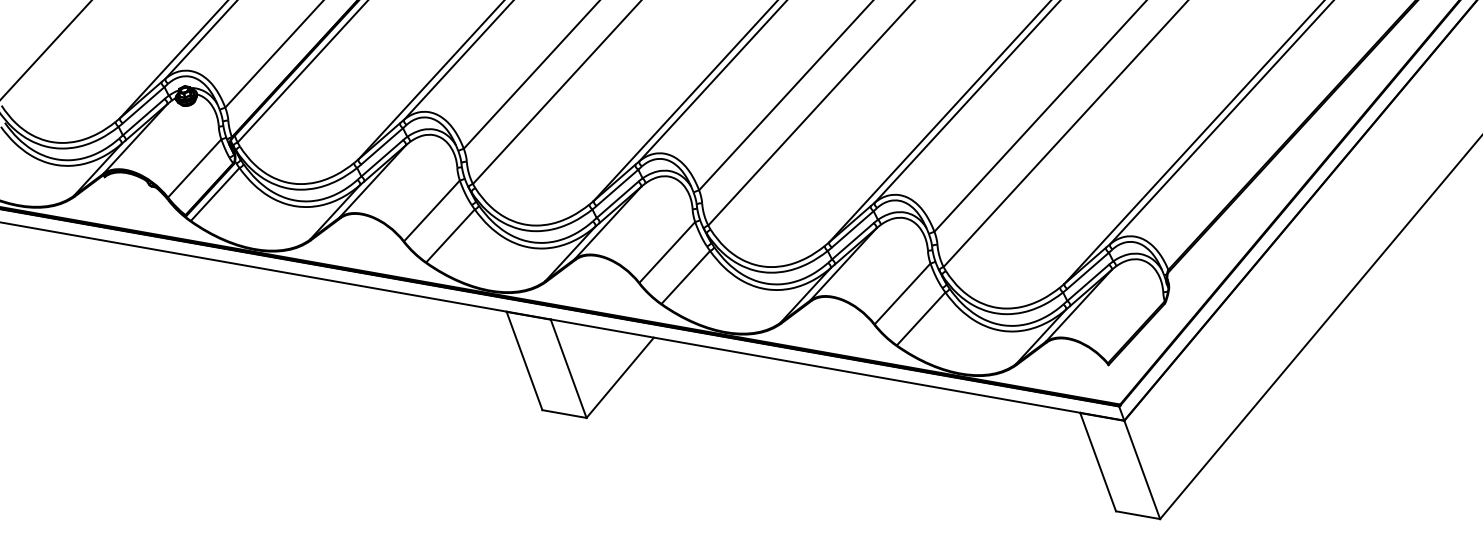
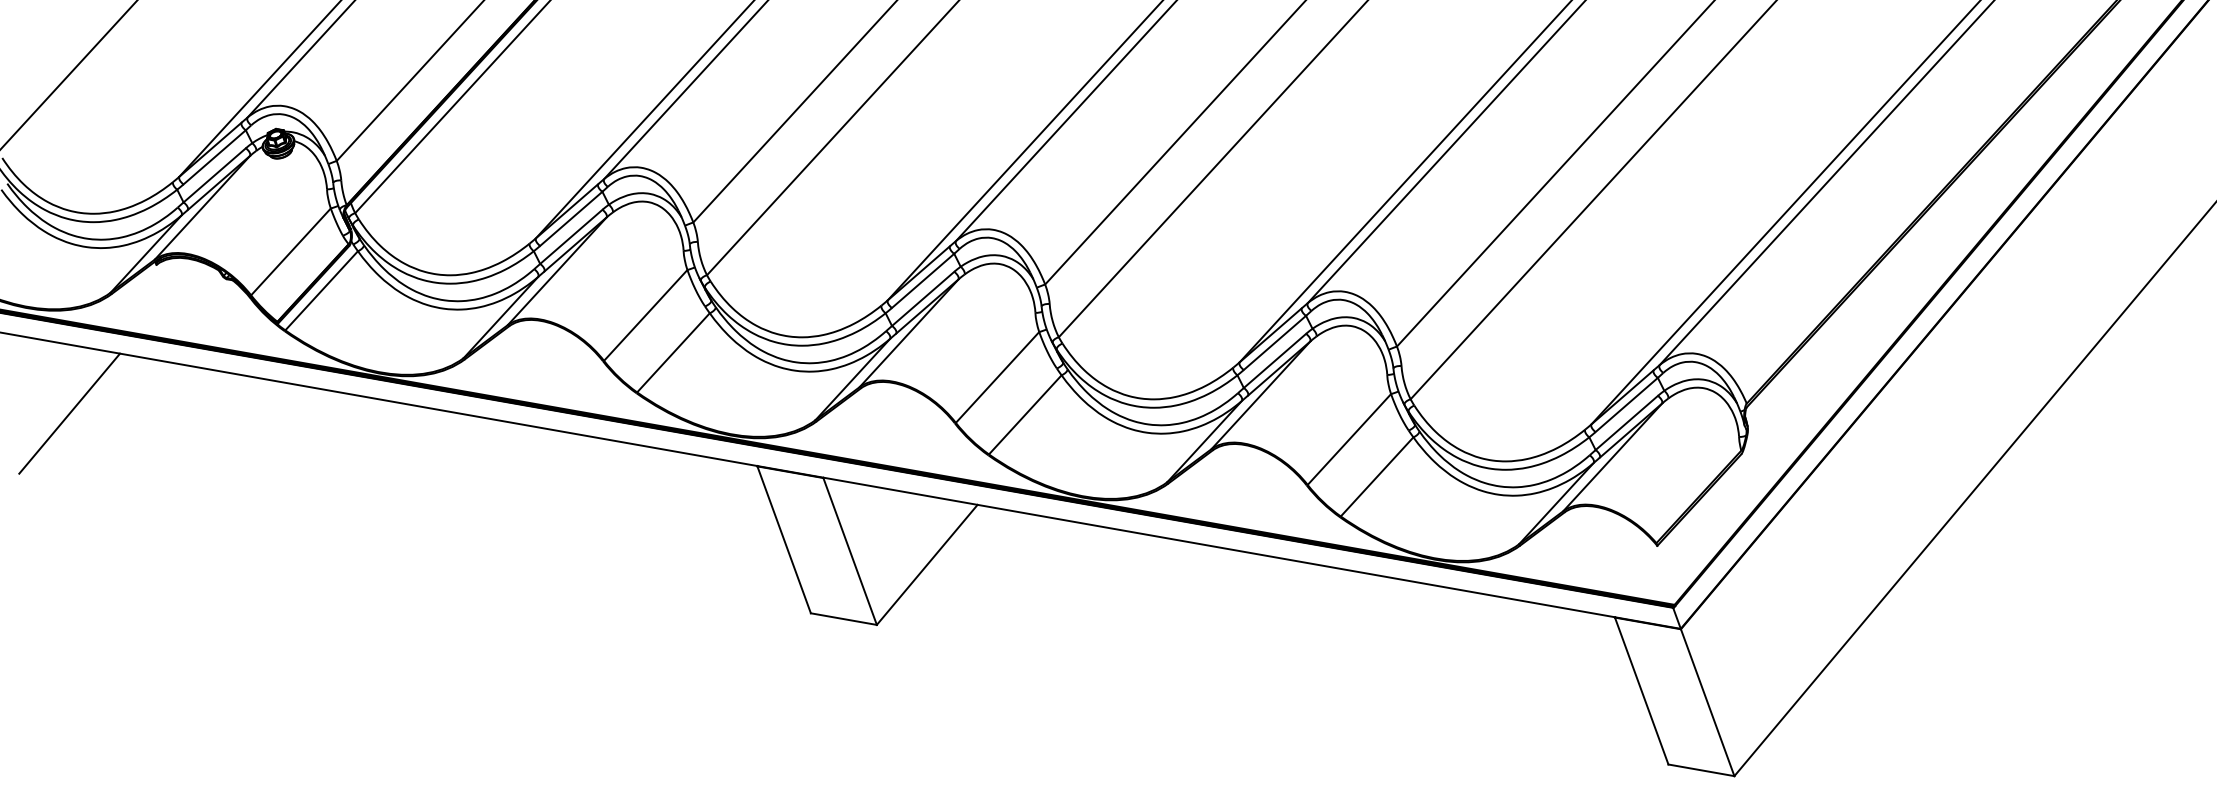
line: (46, 276) -> (69, 413), added

